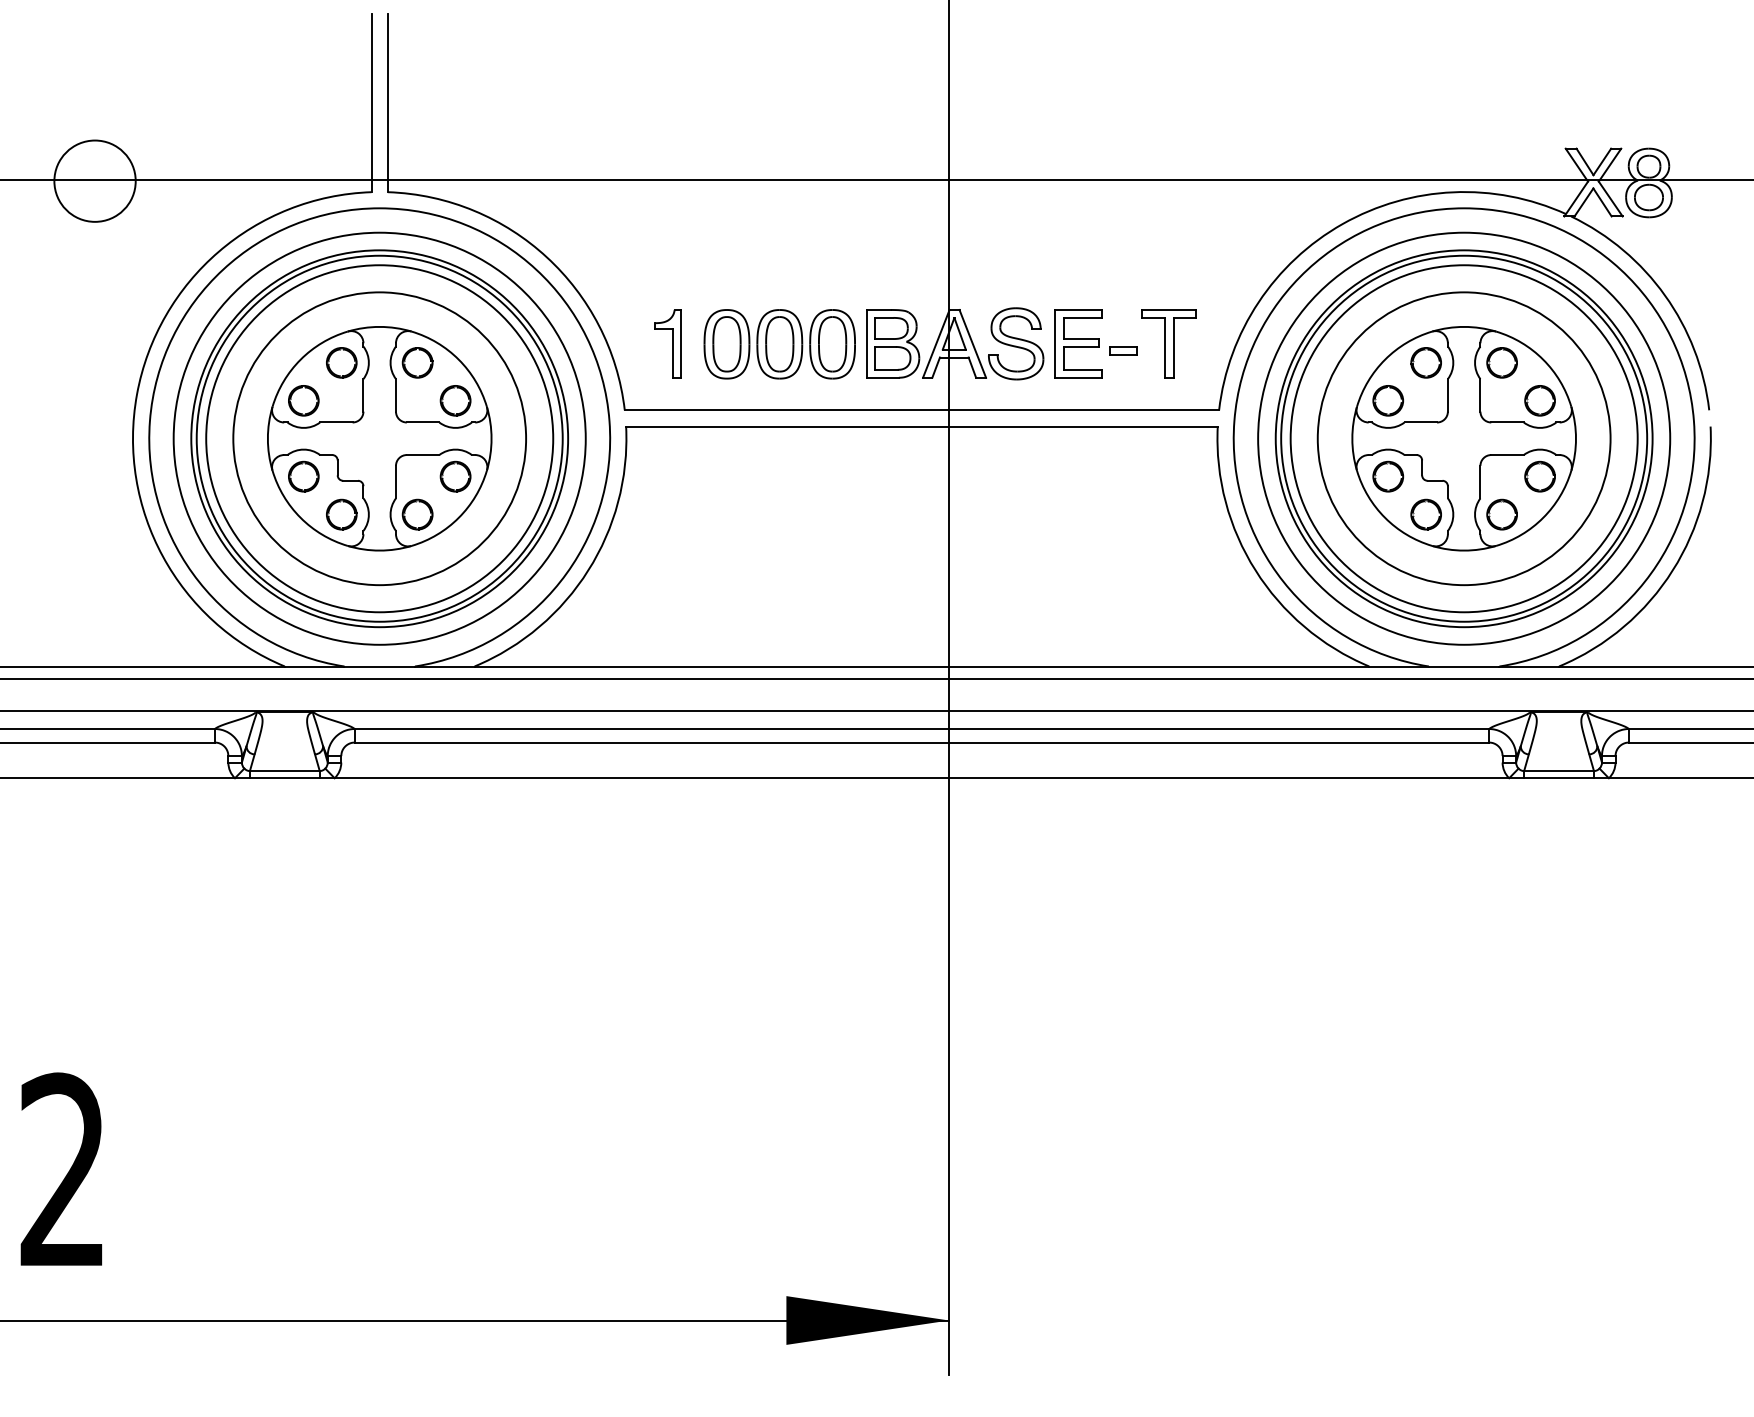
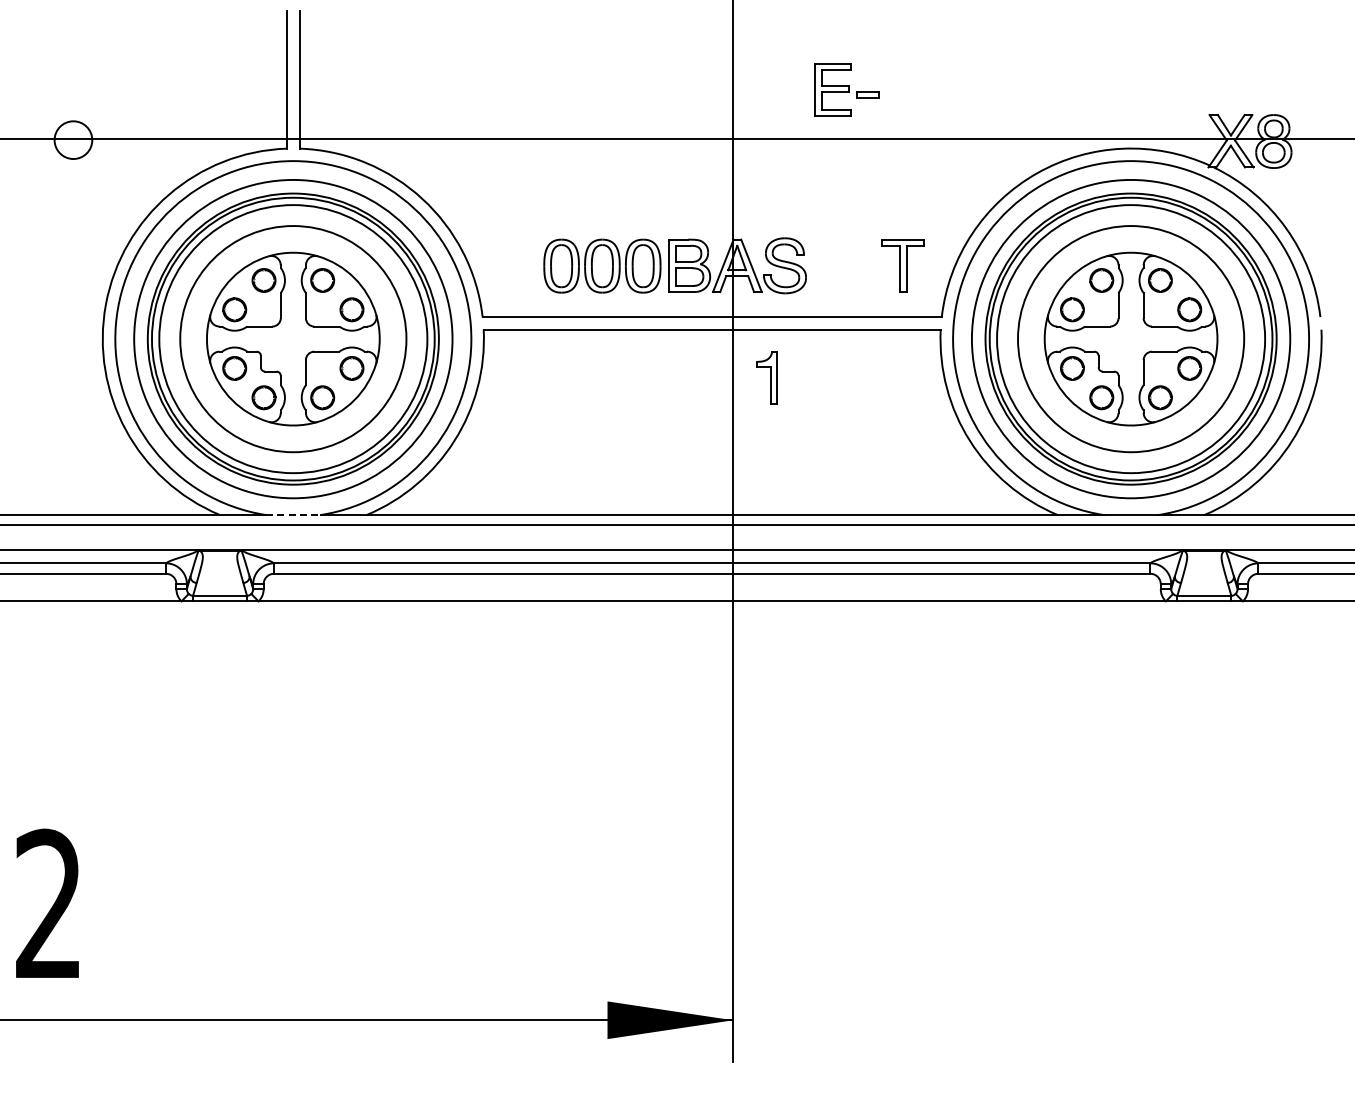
circle: (95, 180) -> (73, 139), size x0.6
part: (667, 343) -> (766, 377), moved
part: (1095, 343) -> (846, 89), moved
line: (379, 667) -> (293, 515), solid -> dashed

